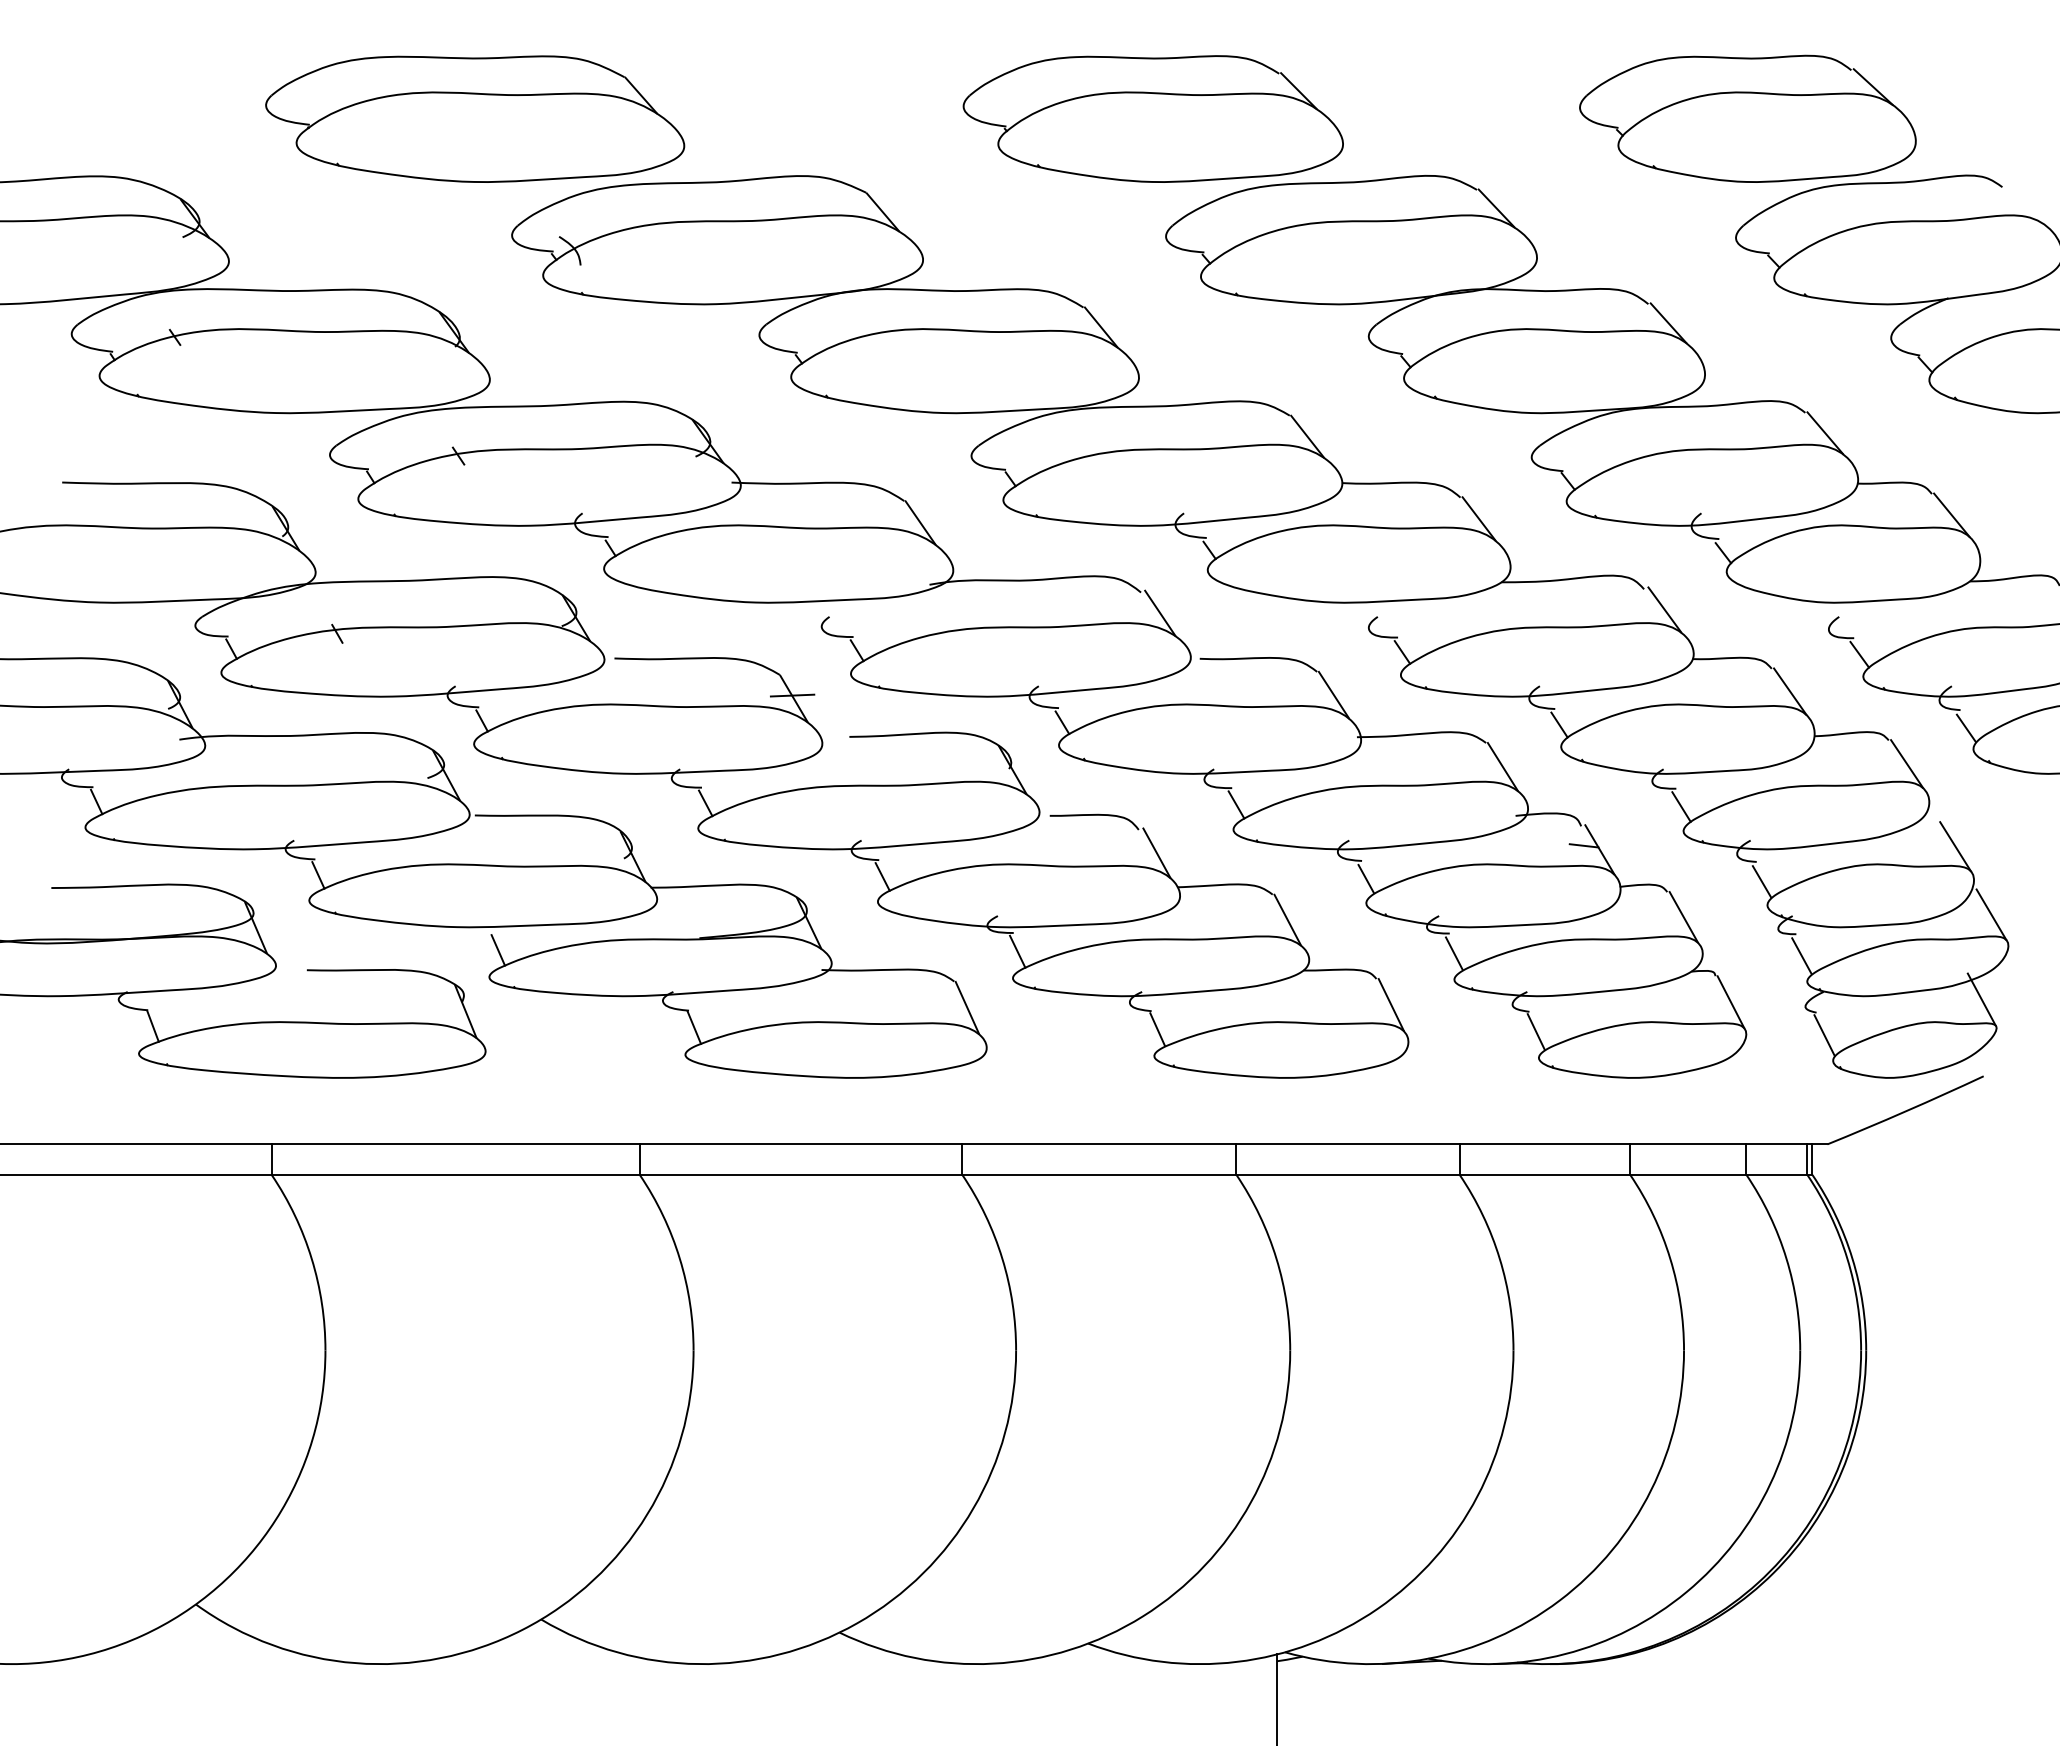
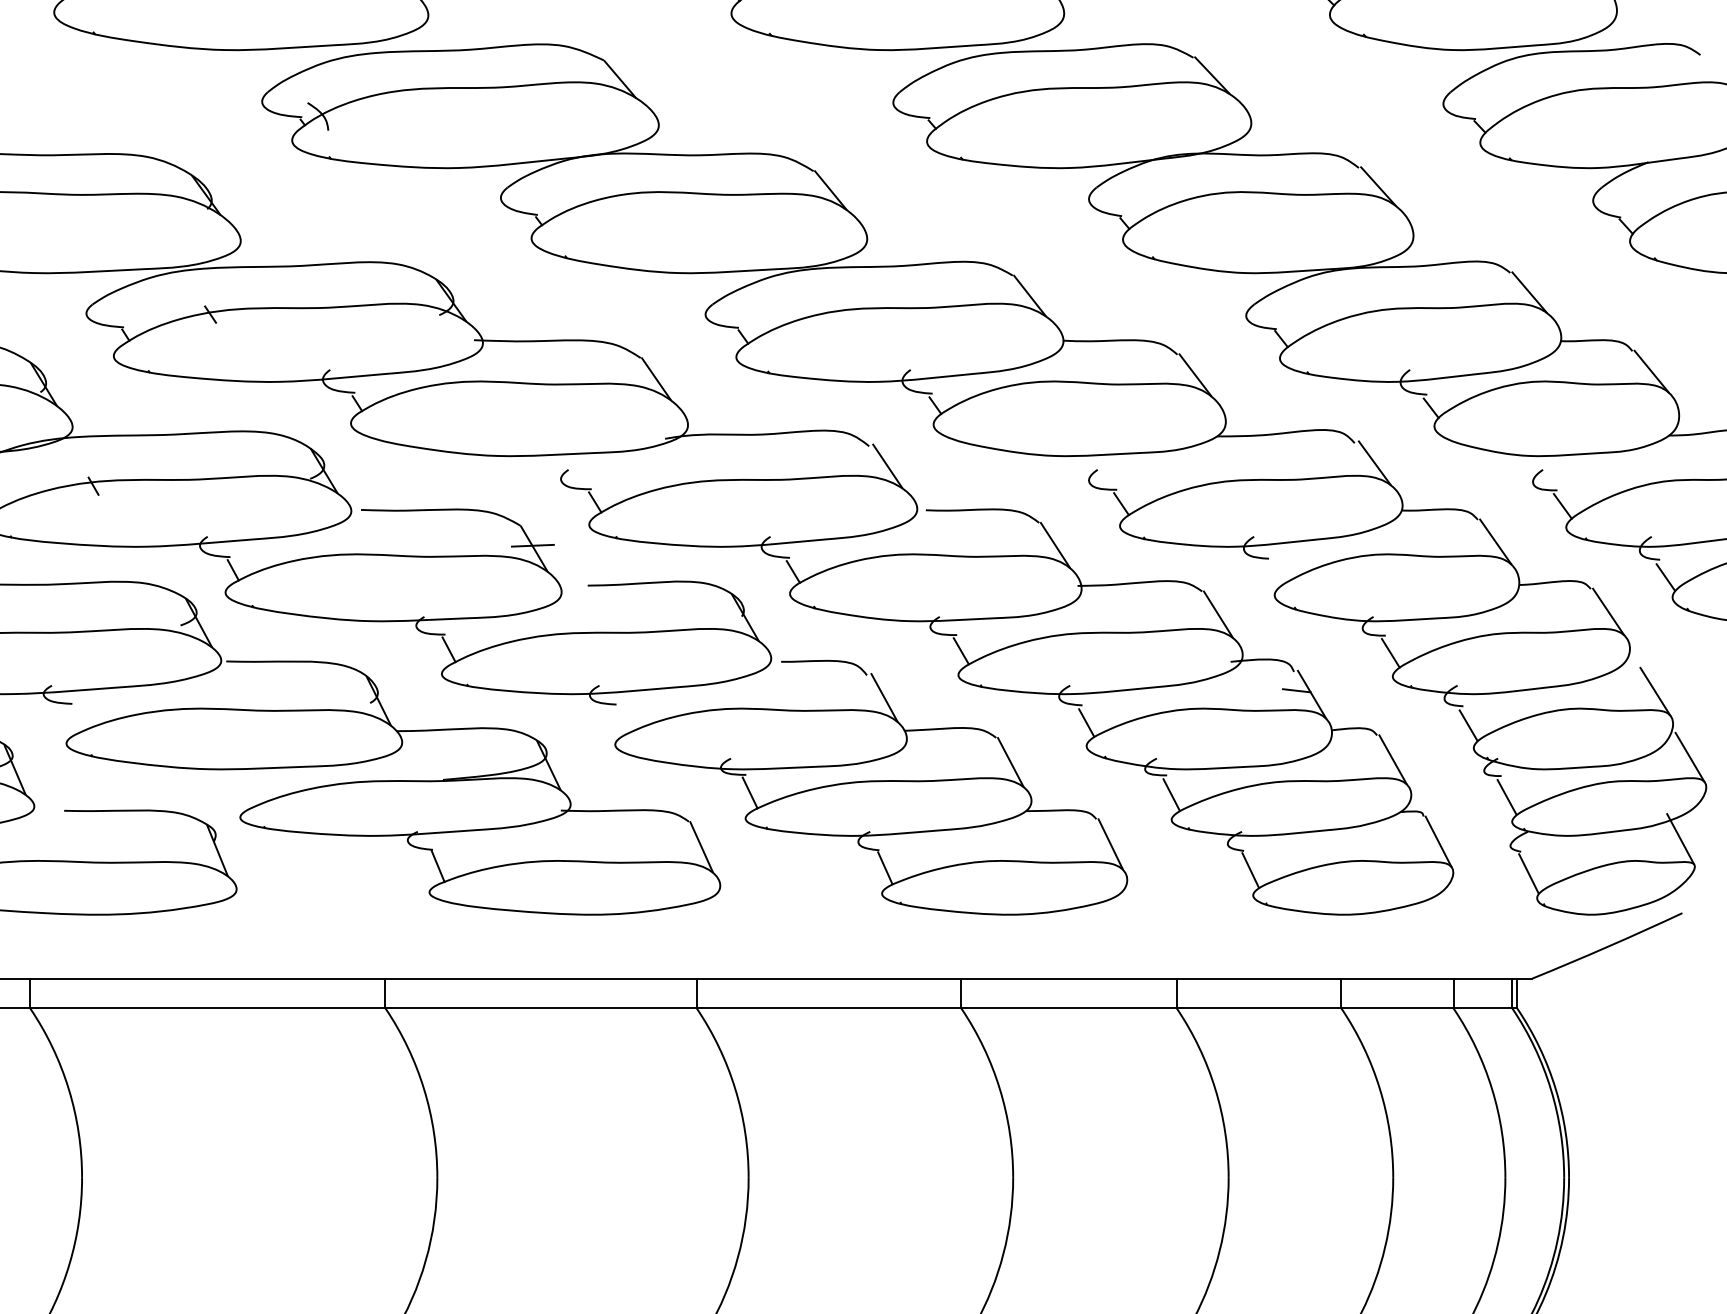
line: (1559, 724) -> (1273, 573), removed
line: (318, 875) -> (75, 719), removed
line: (882, 876) -> (619, 720), removed
line: (498, 950) -> (249, 791), removed

